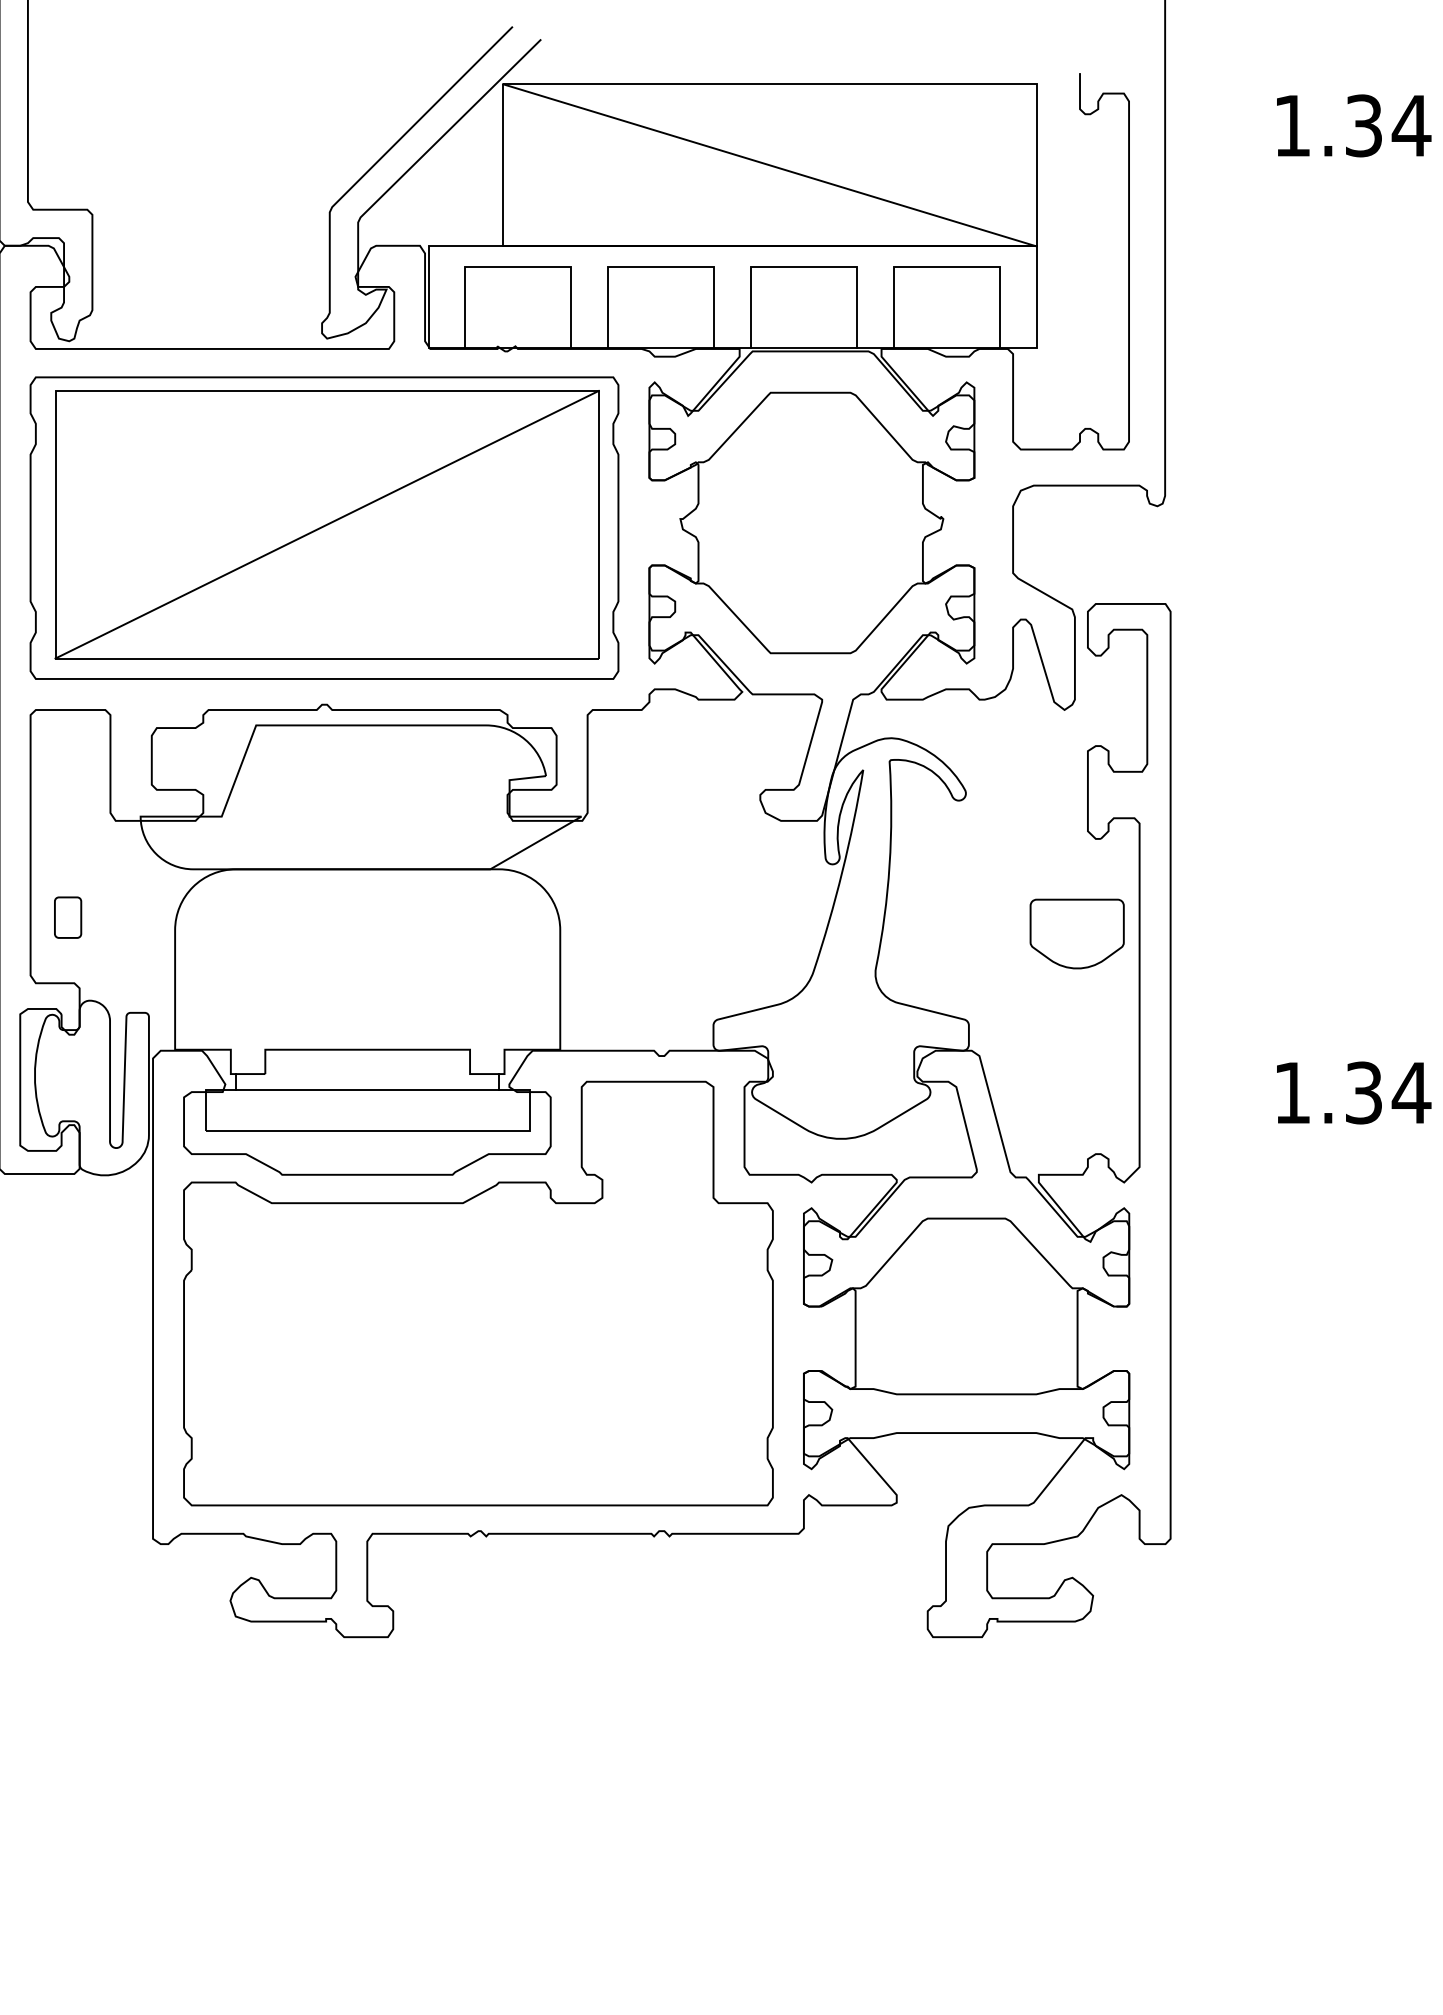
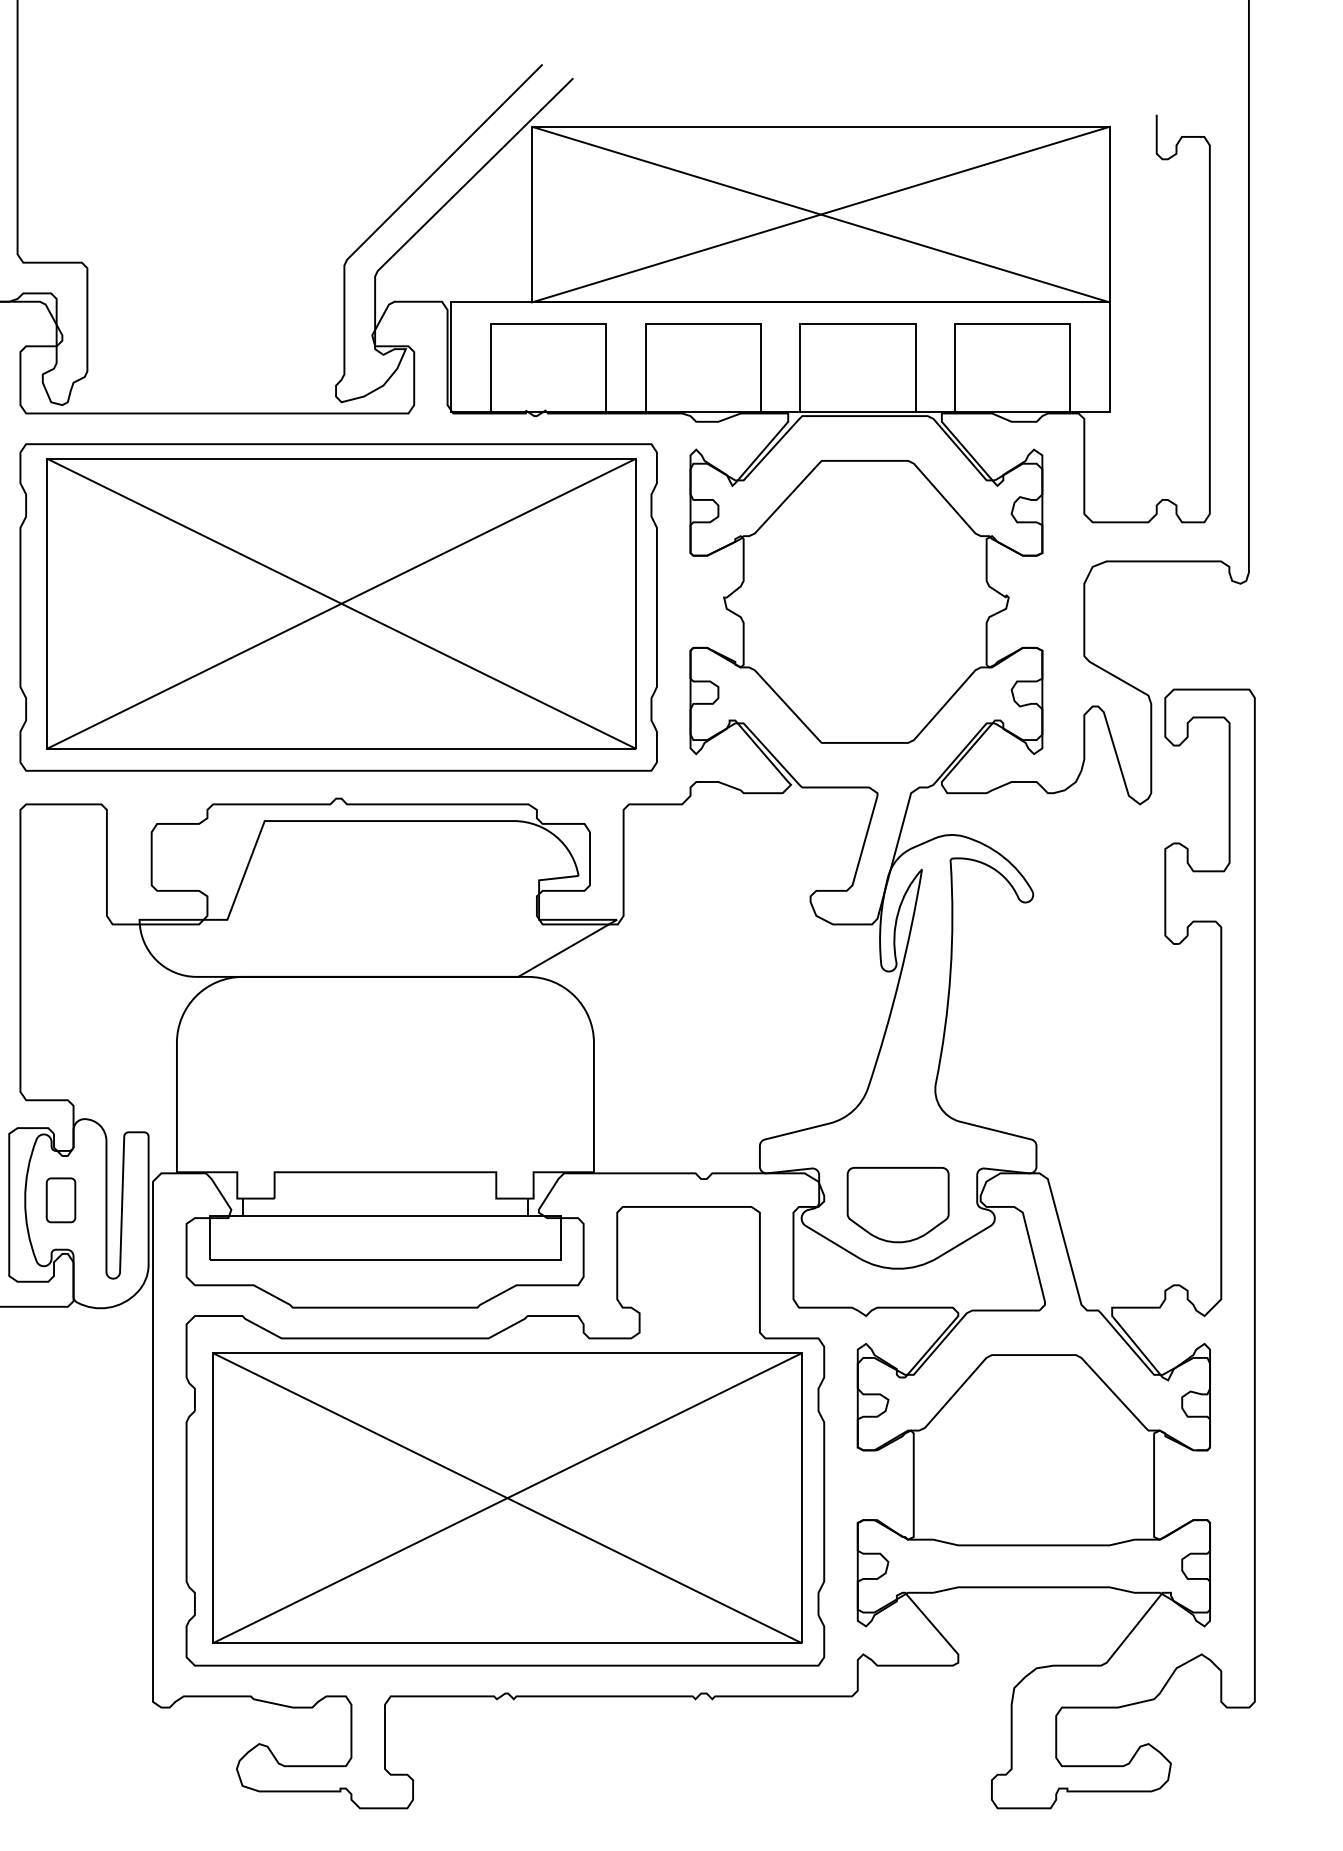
line: (769, 165) -> (820, 214), added
line: (326, 524) -> (340, 603), added
part: (68, 917) -> (61, 1200), moved
part: (1076, 933) -> (897, 1204), moved
part: (480, 1350) -> (507, 1497), added

